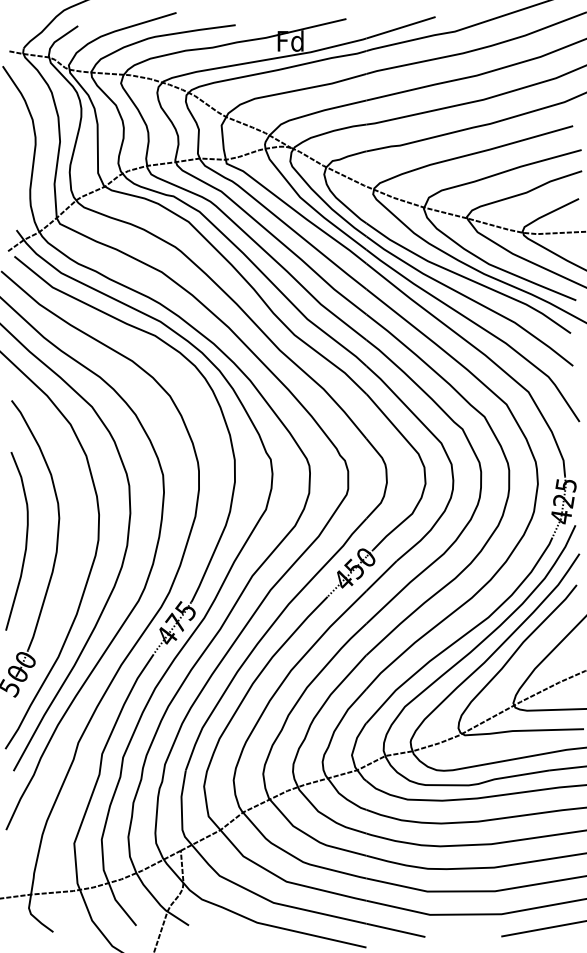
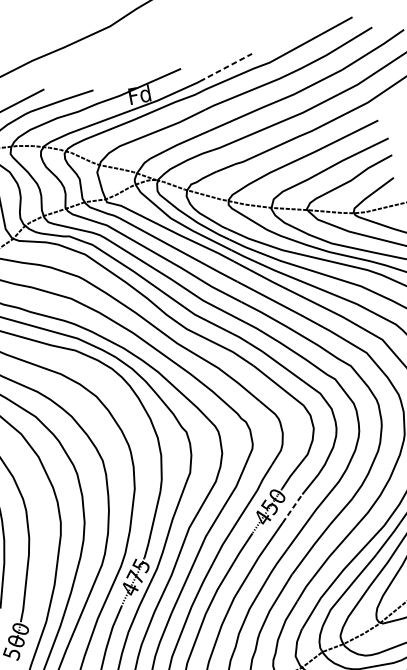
line: (401, 27) -> (226, 67), solid -> dashed
line: (381, 575) -> (292, 508), solid -> dashed

